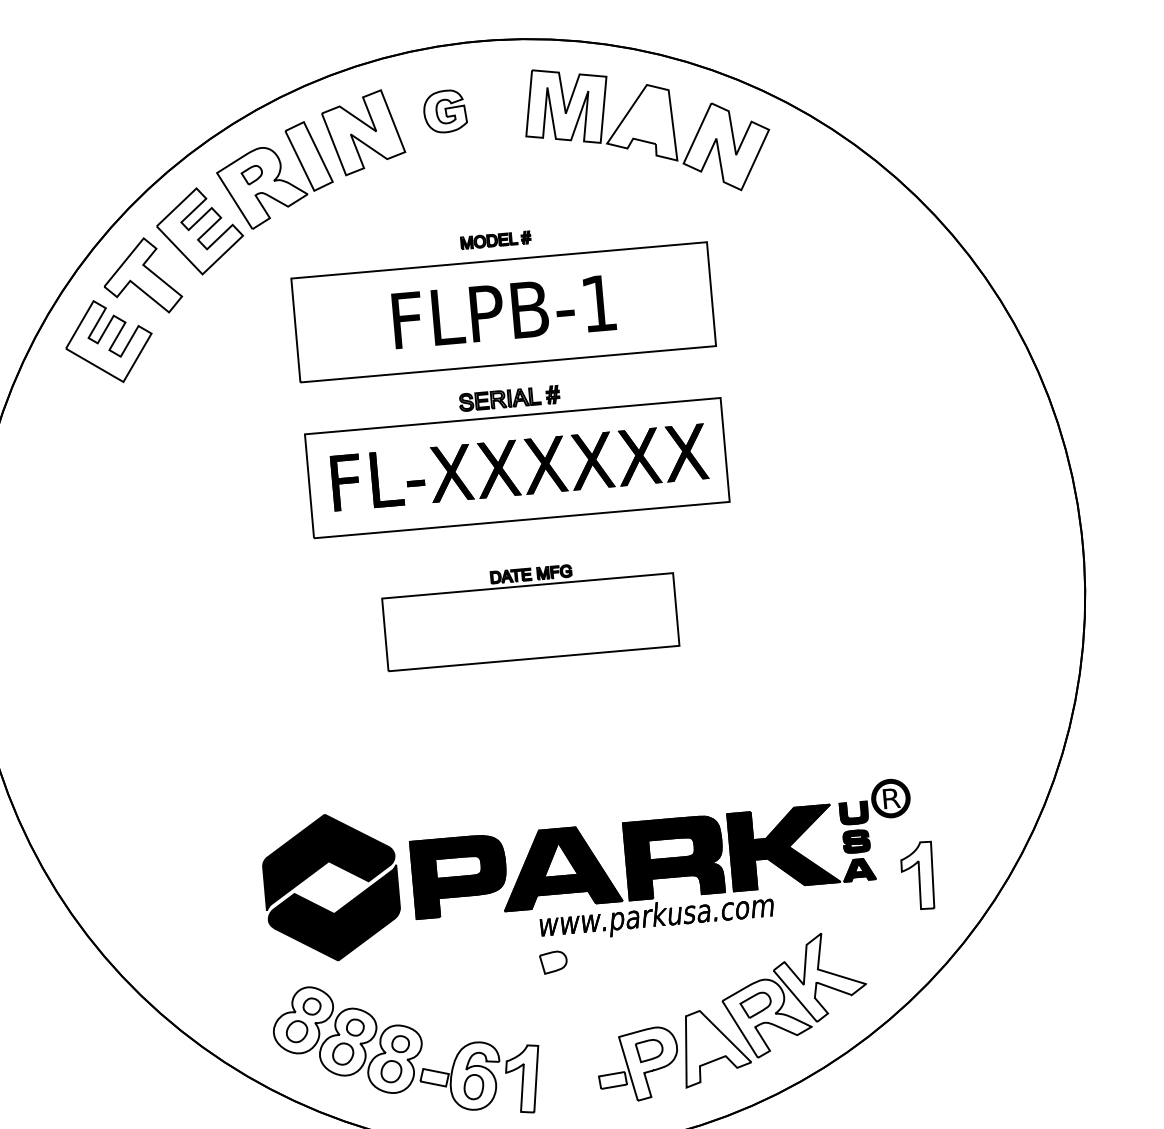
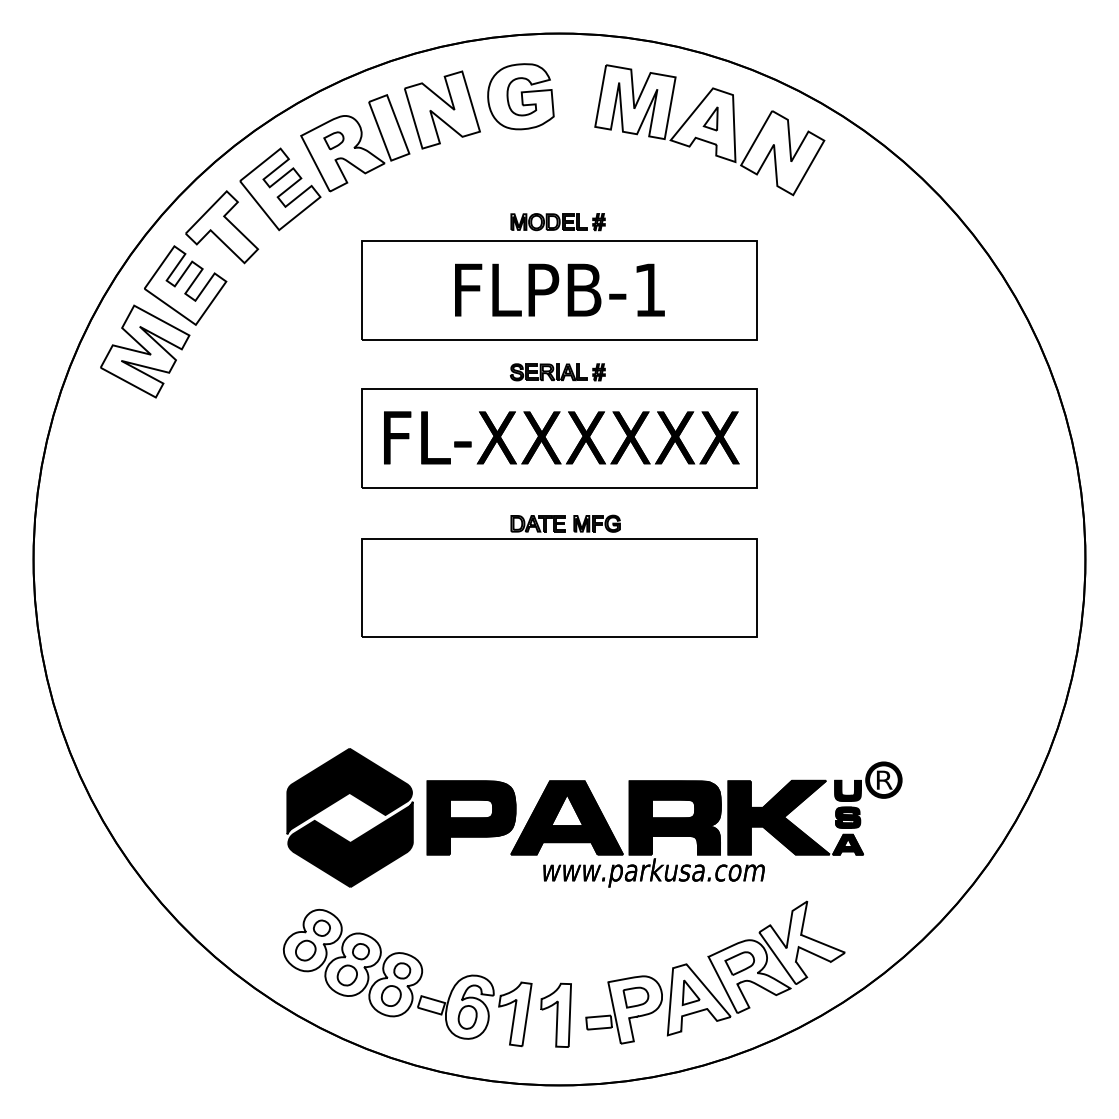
part: (444, 111) -> (520, 96), size x1.67
part: (647, 116) -> (710, 118), added
part: (495, 240) -> (557, 222), size x1.43
part: (72, 414) -> (145, 351), added
part: (529, 612) -> (559, 575), size x1.43
part: (917, 875) -> (555, 1014), moved
part: (553, 962) -> (552, 906), removed
part: (706, 1040) -> (690, 992), added

